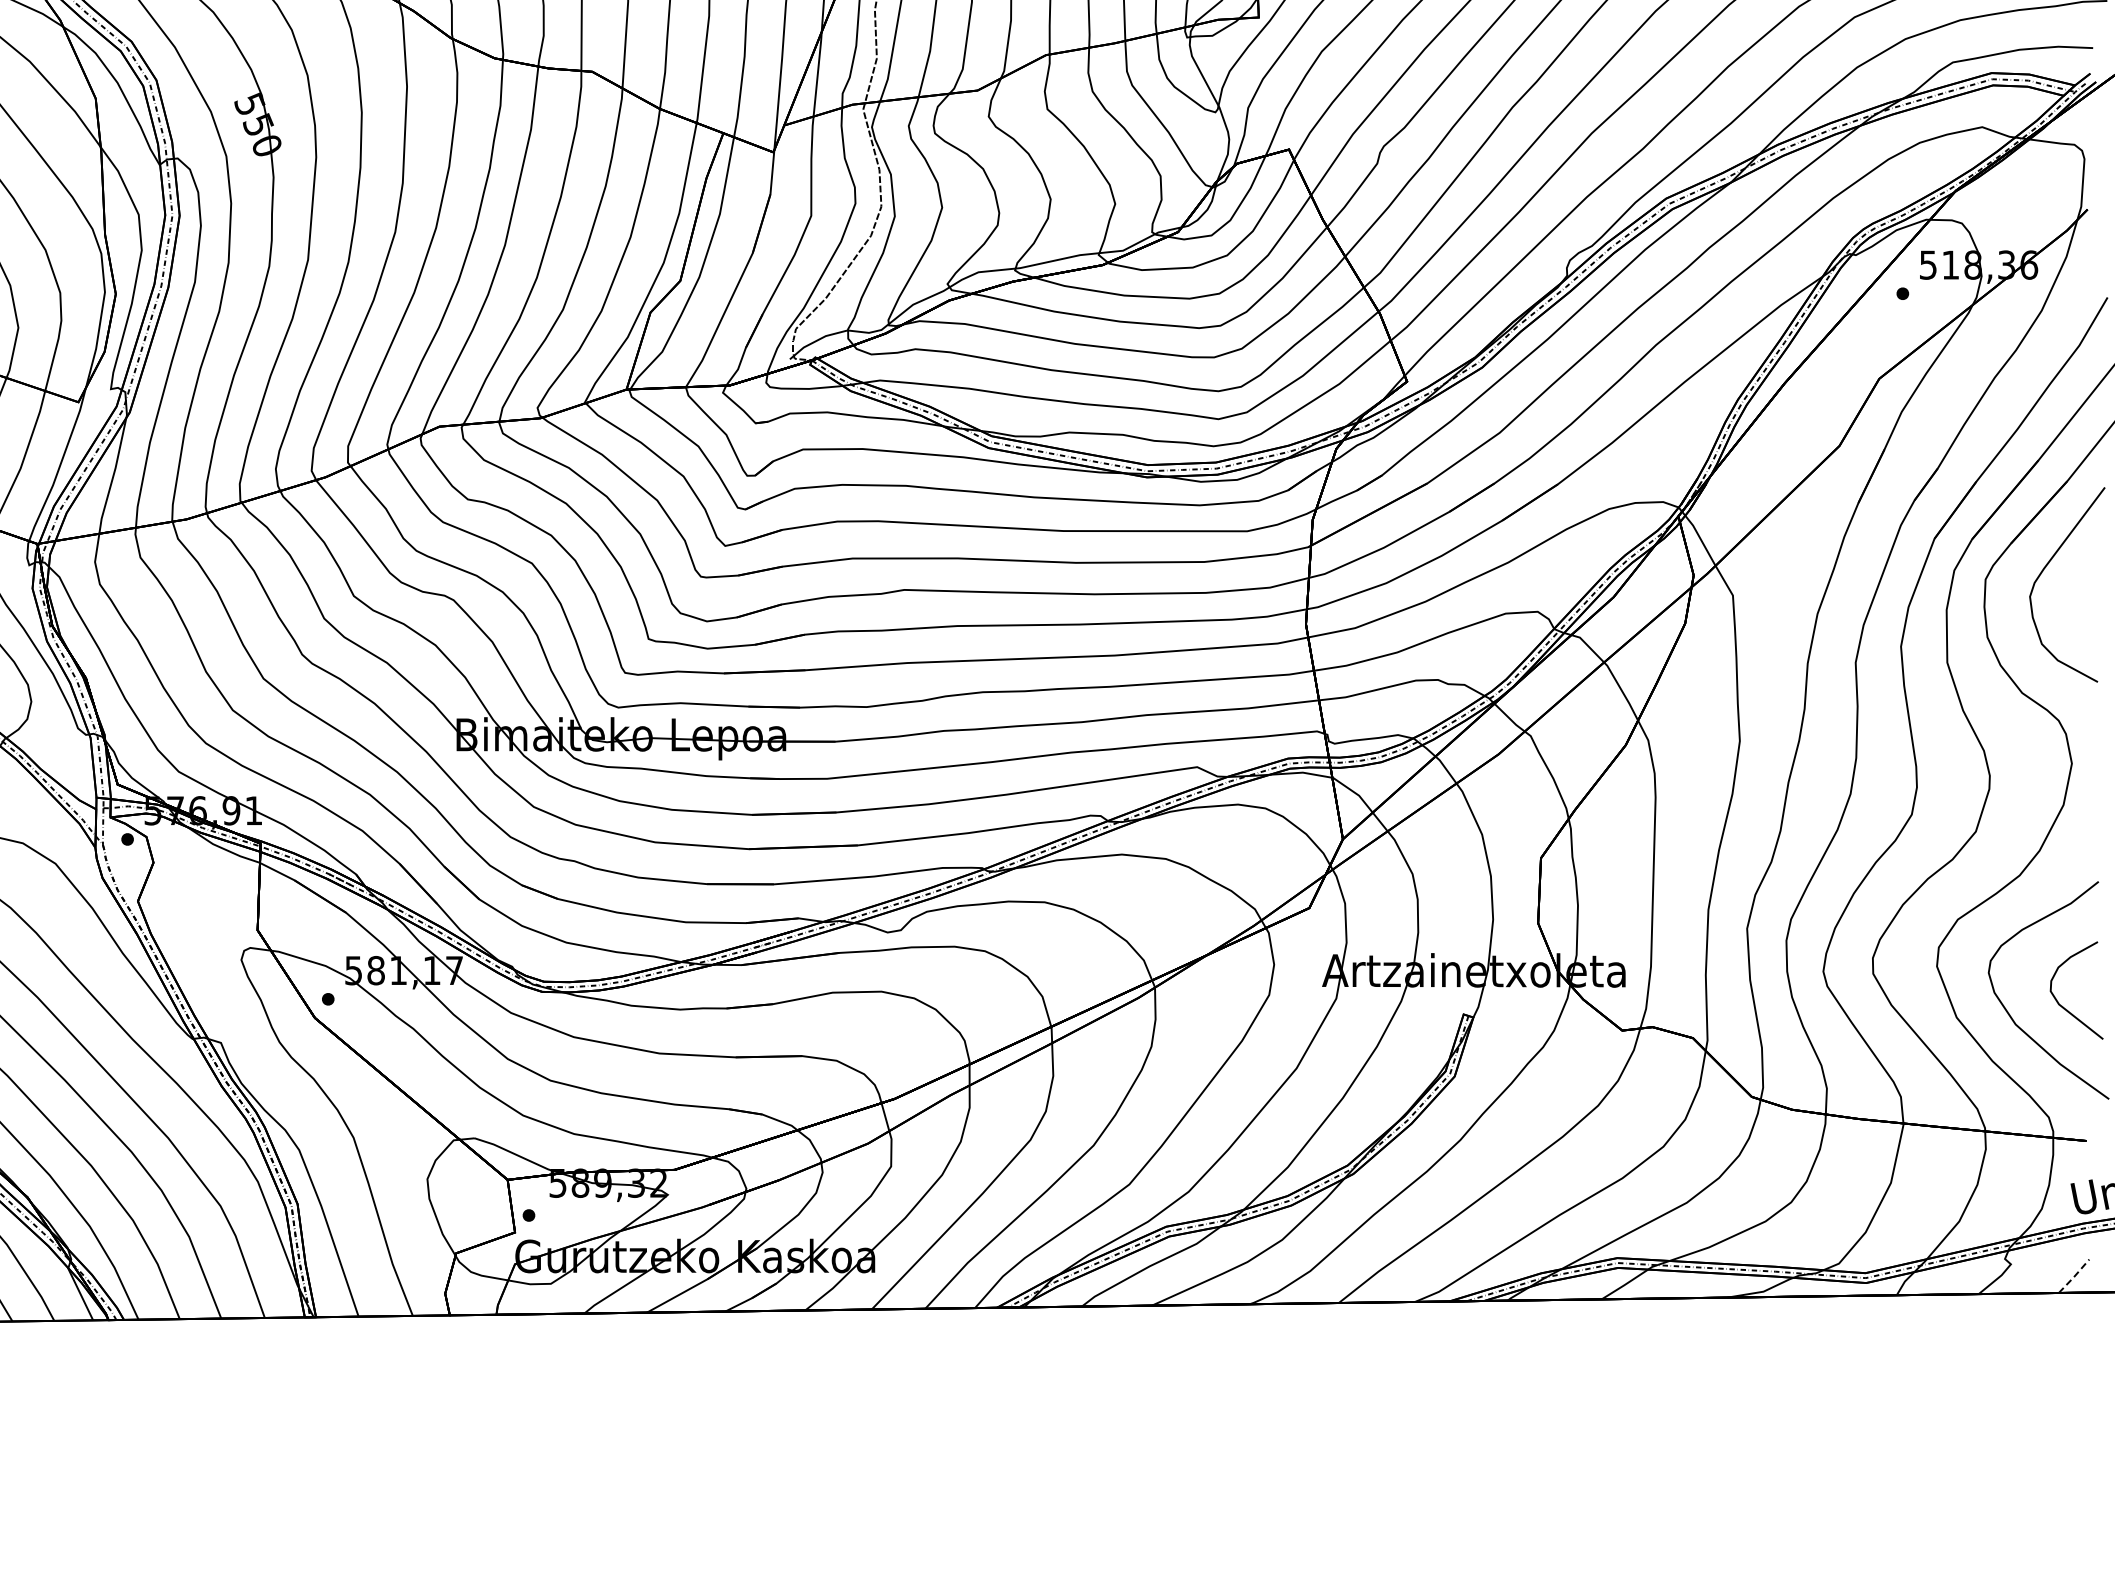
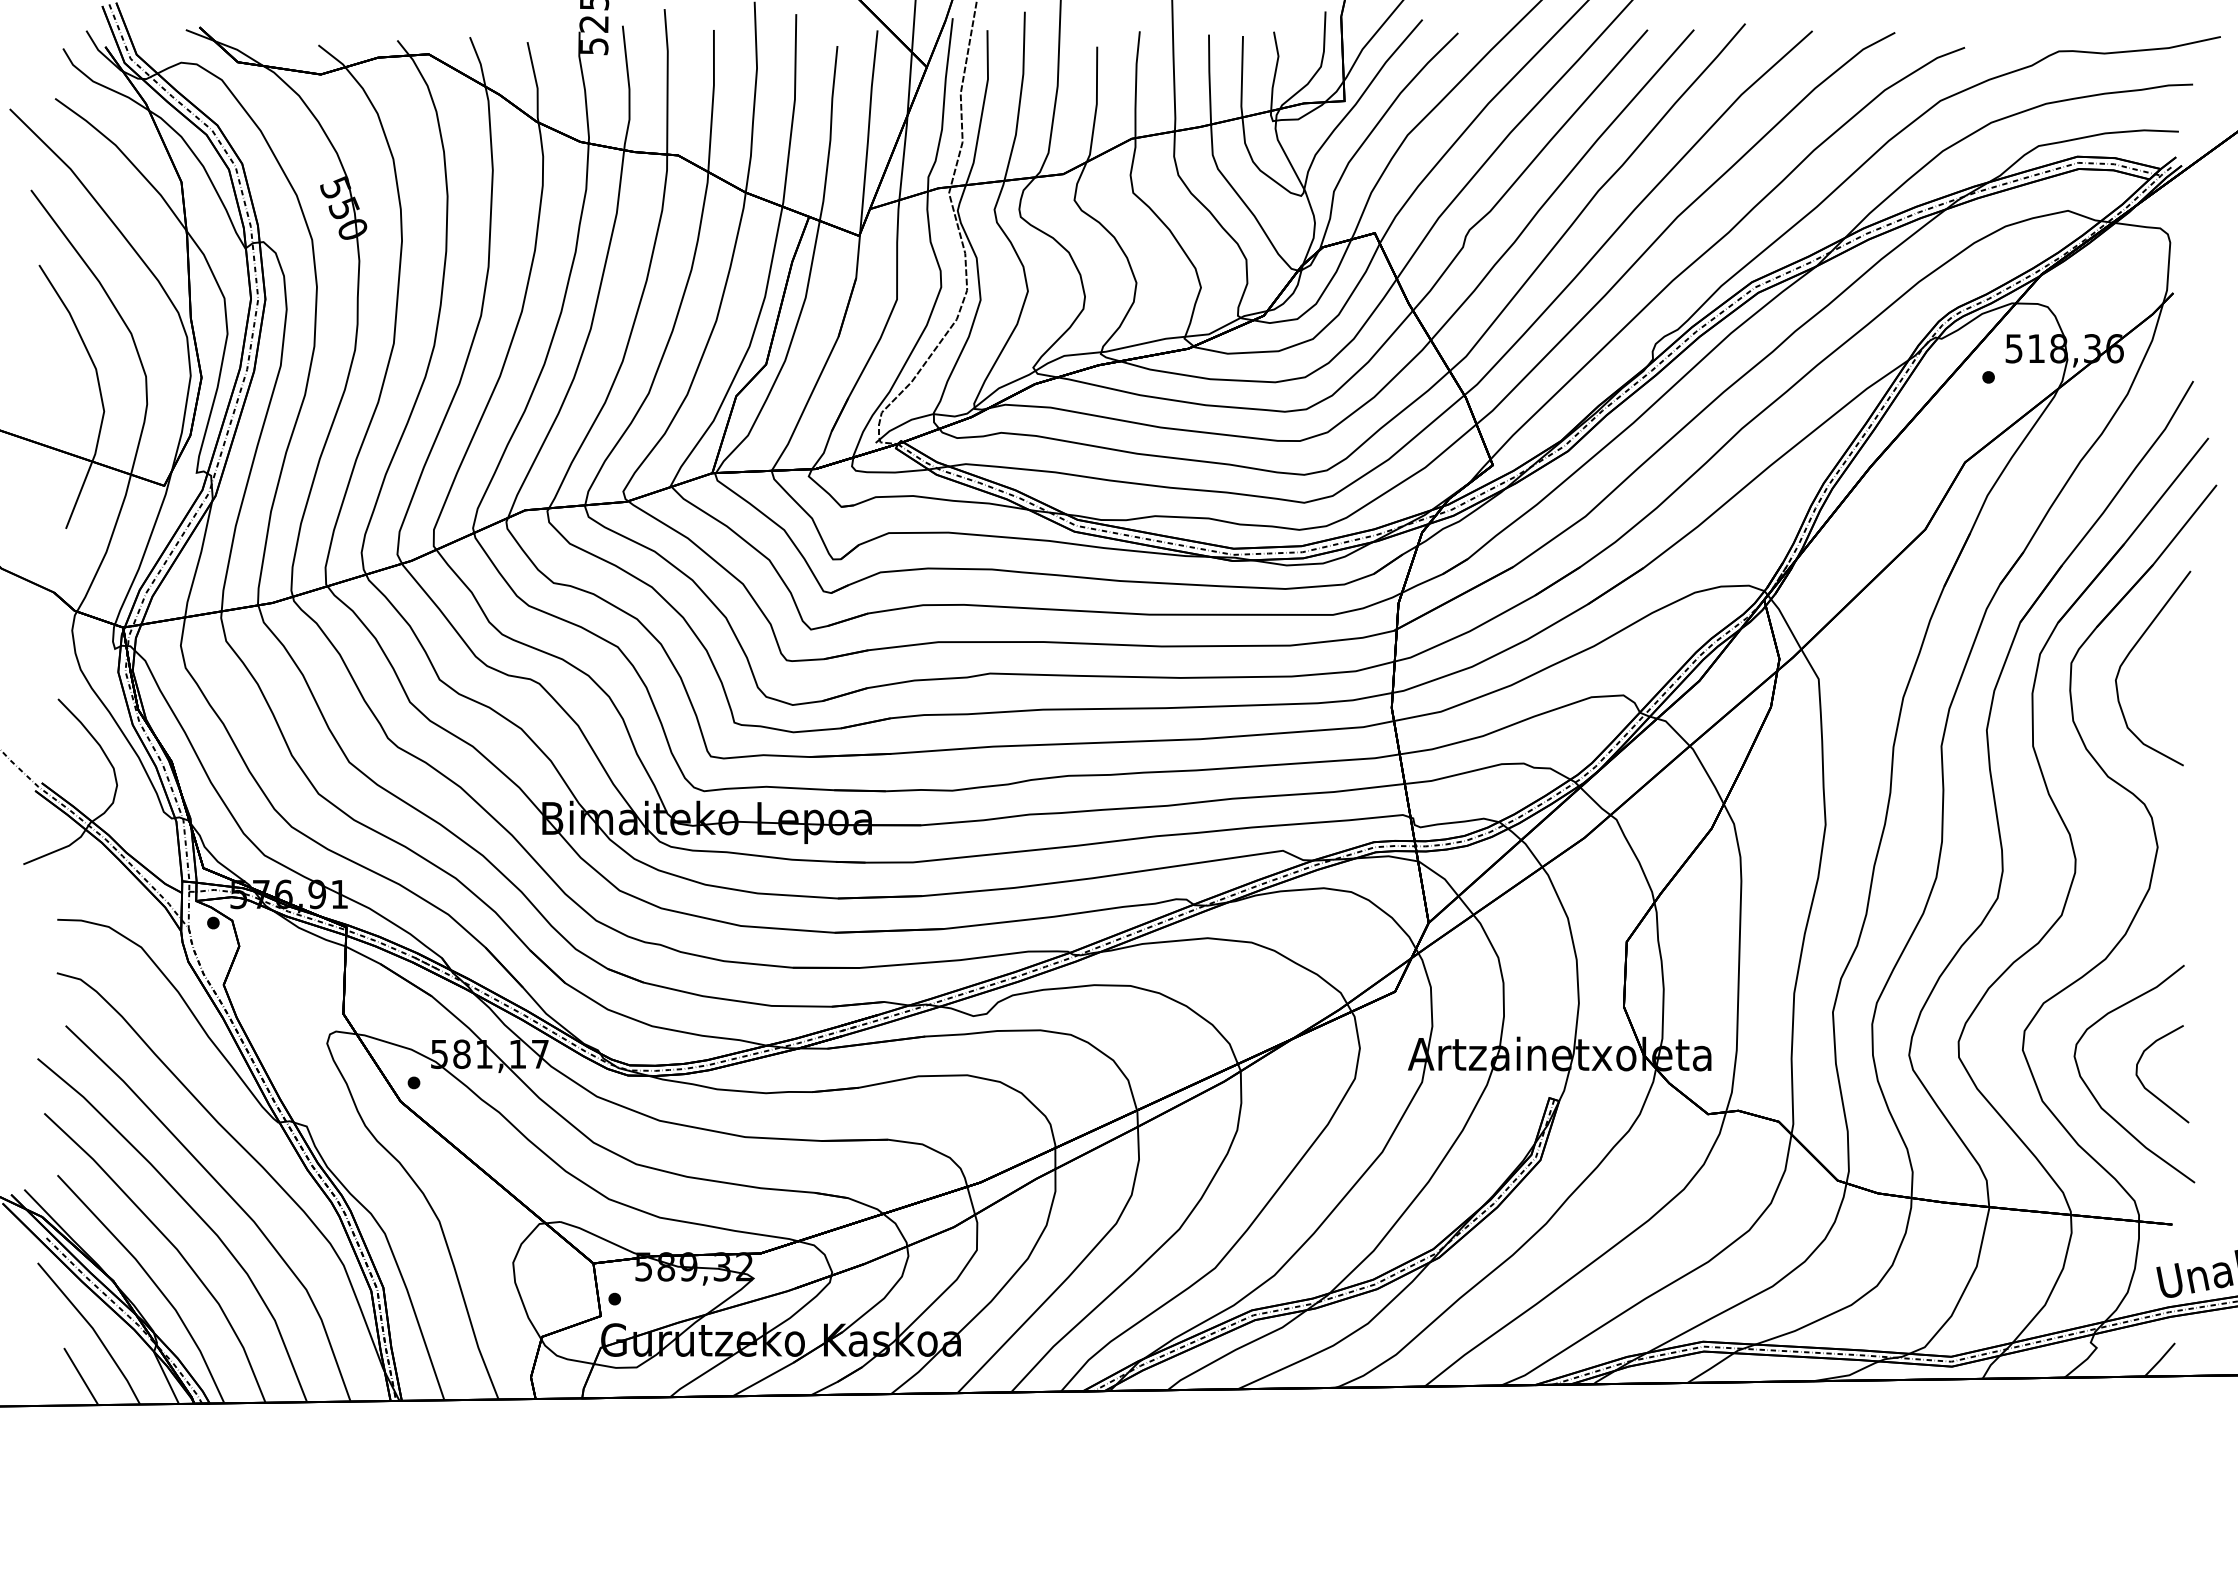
line: (2074, 1276) -> (2160, 1360), dashed -> solid

